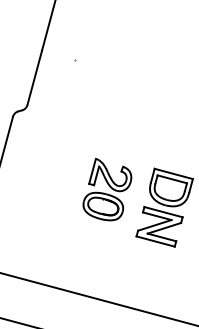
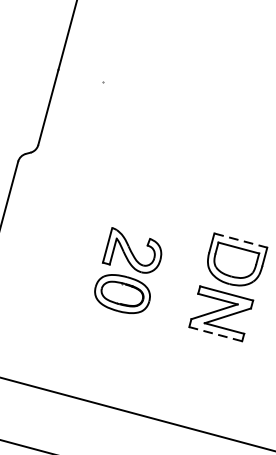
line: (173, 173) -> (240, 239), solid -> dashed
part: (107, 189) -> (128, 270), moved
line: (155, 241) -> (215, 334), solid -> dashed

